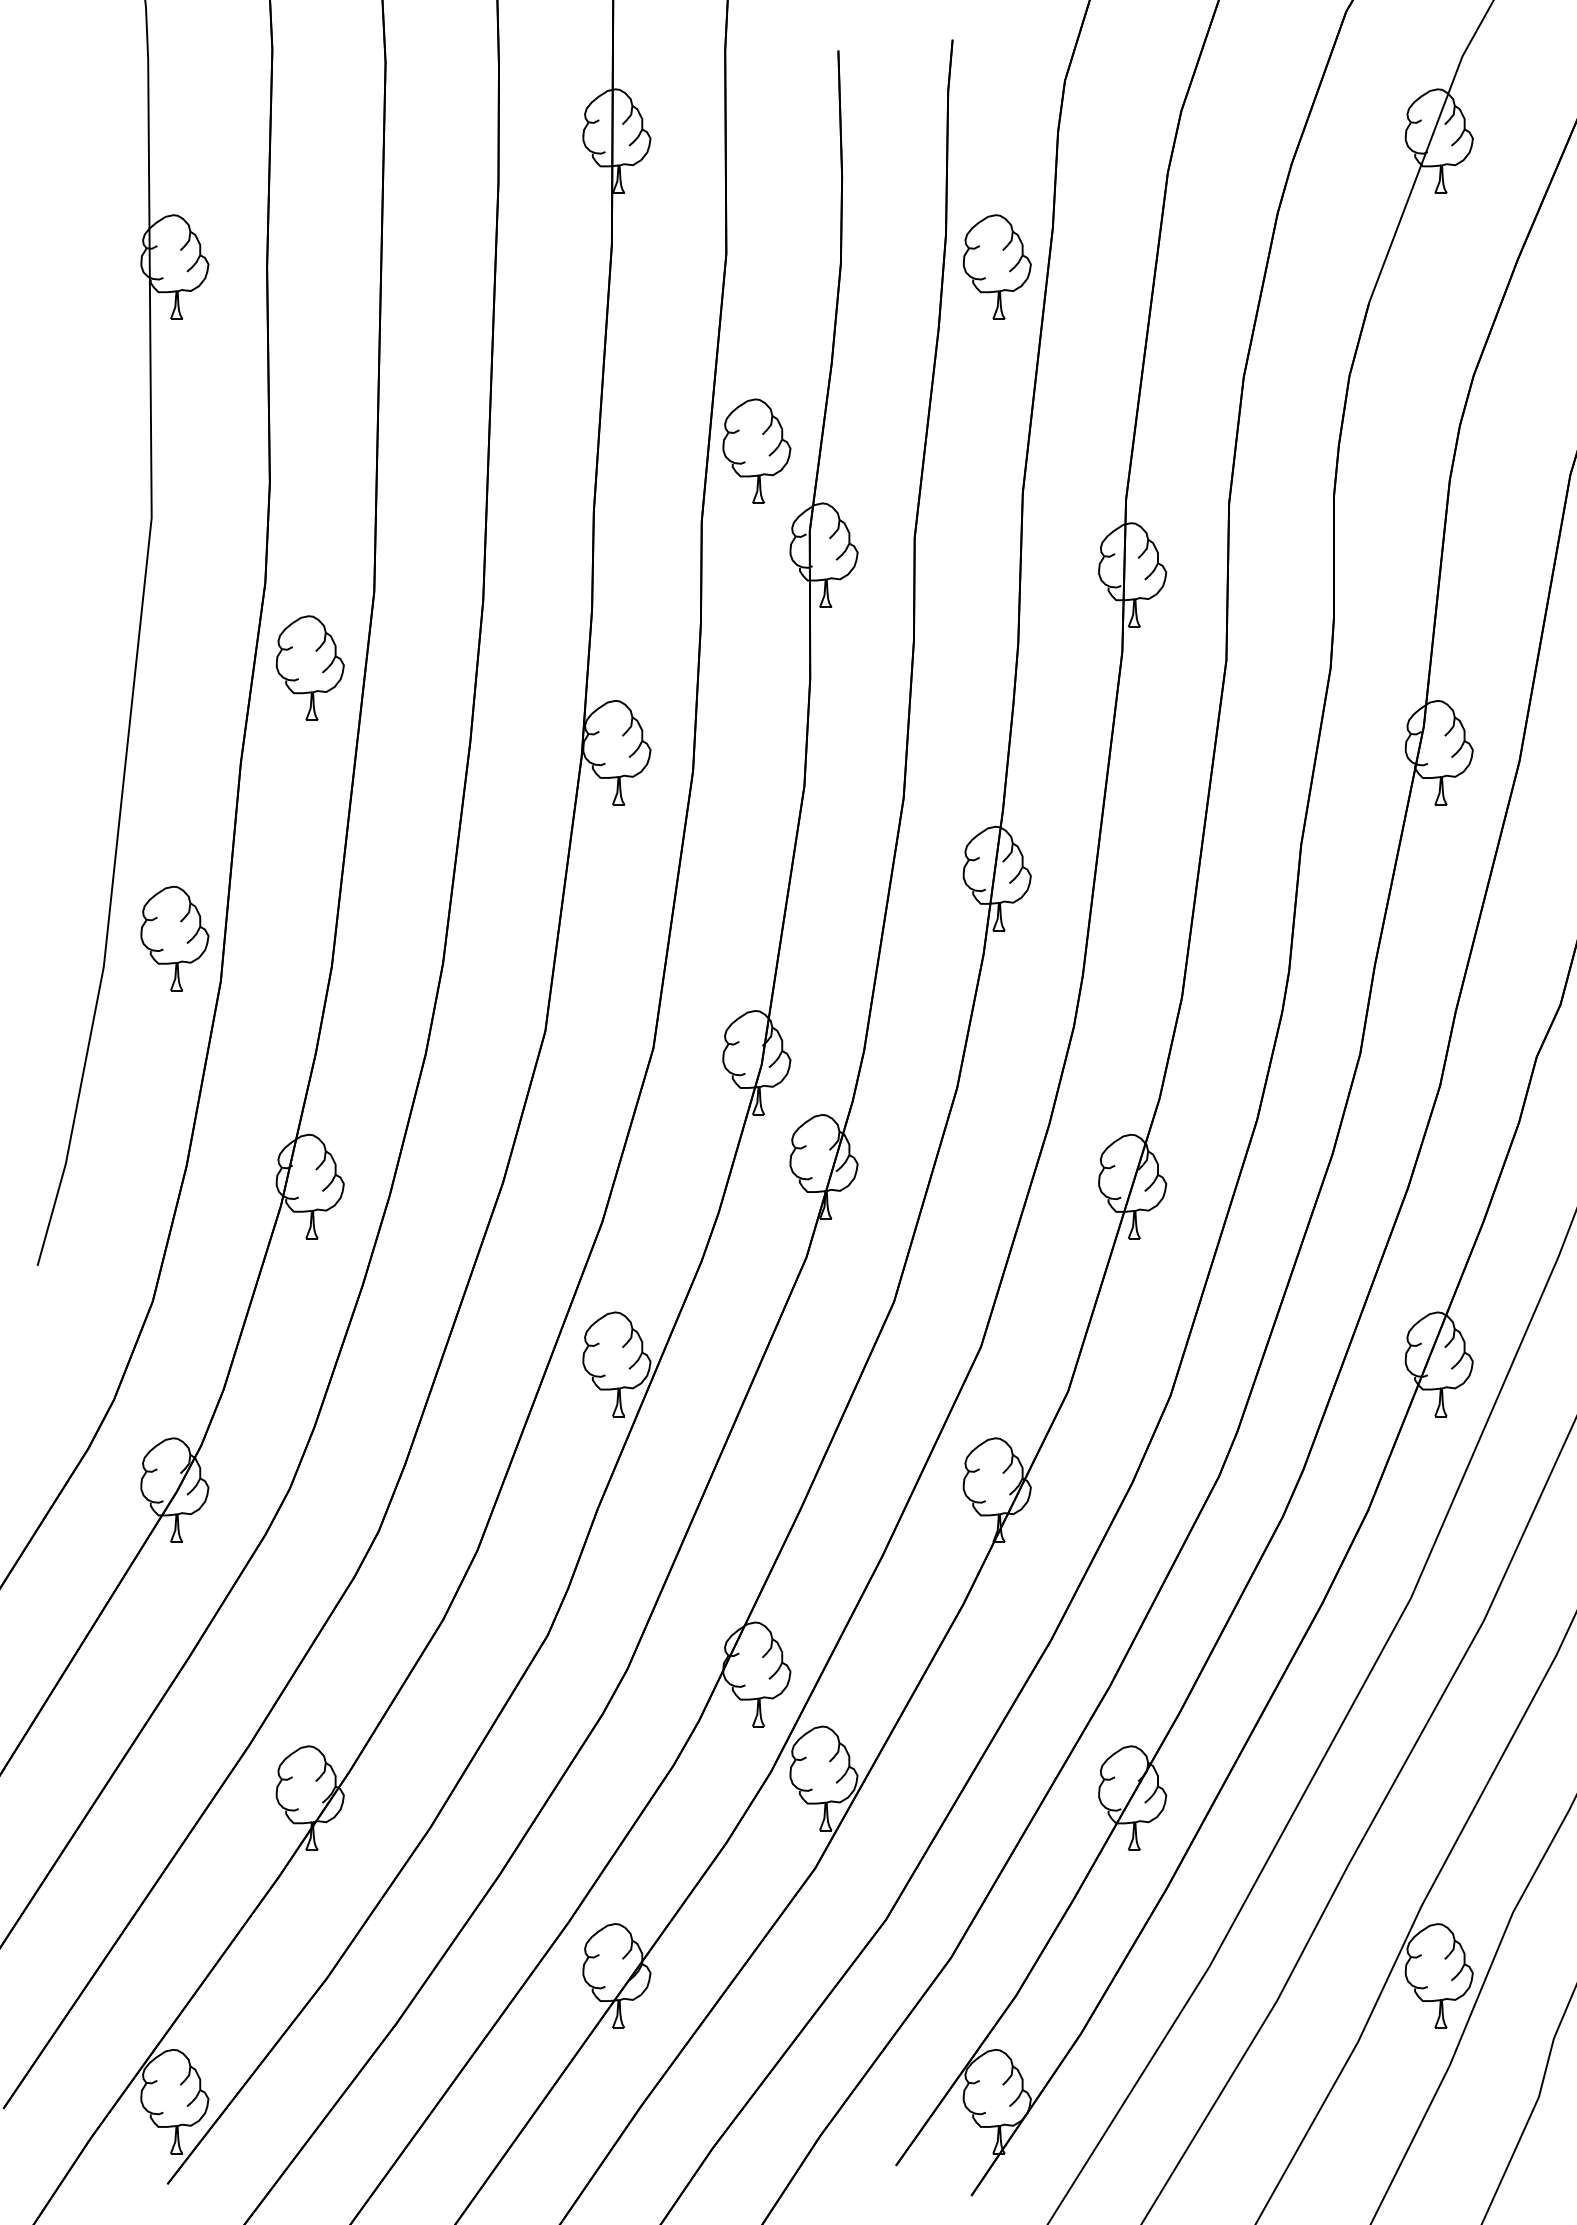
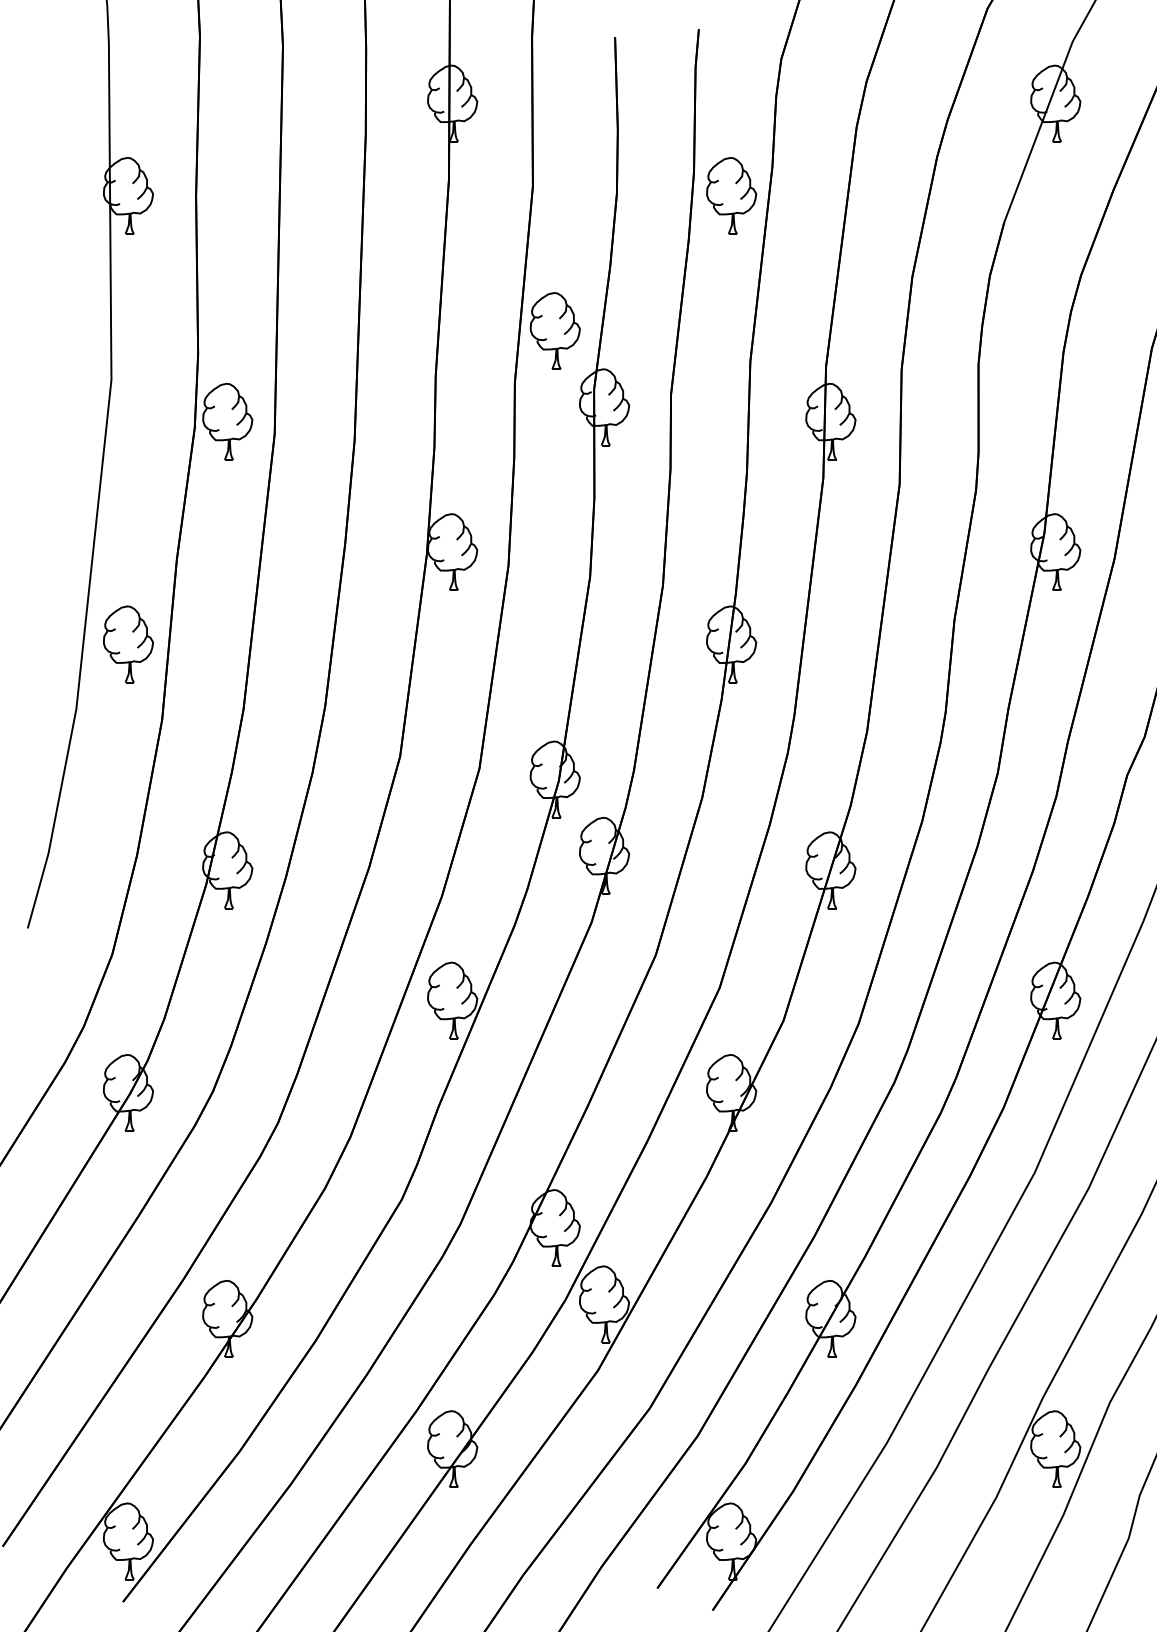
part: (310, 667) -> (227, 421), moved
part: (174, 938) -> (128, 644), moved

